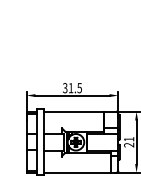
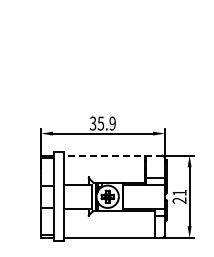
text: (75, 88) -> (106, 123), 31.5 -> 35.9
line: (80, 111) -> (113, 155), solid -> dashed

